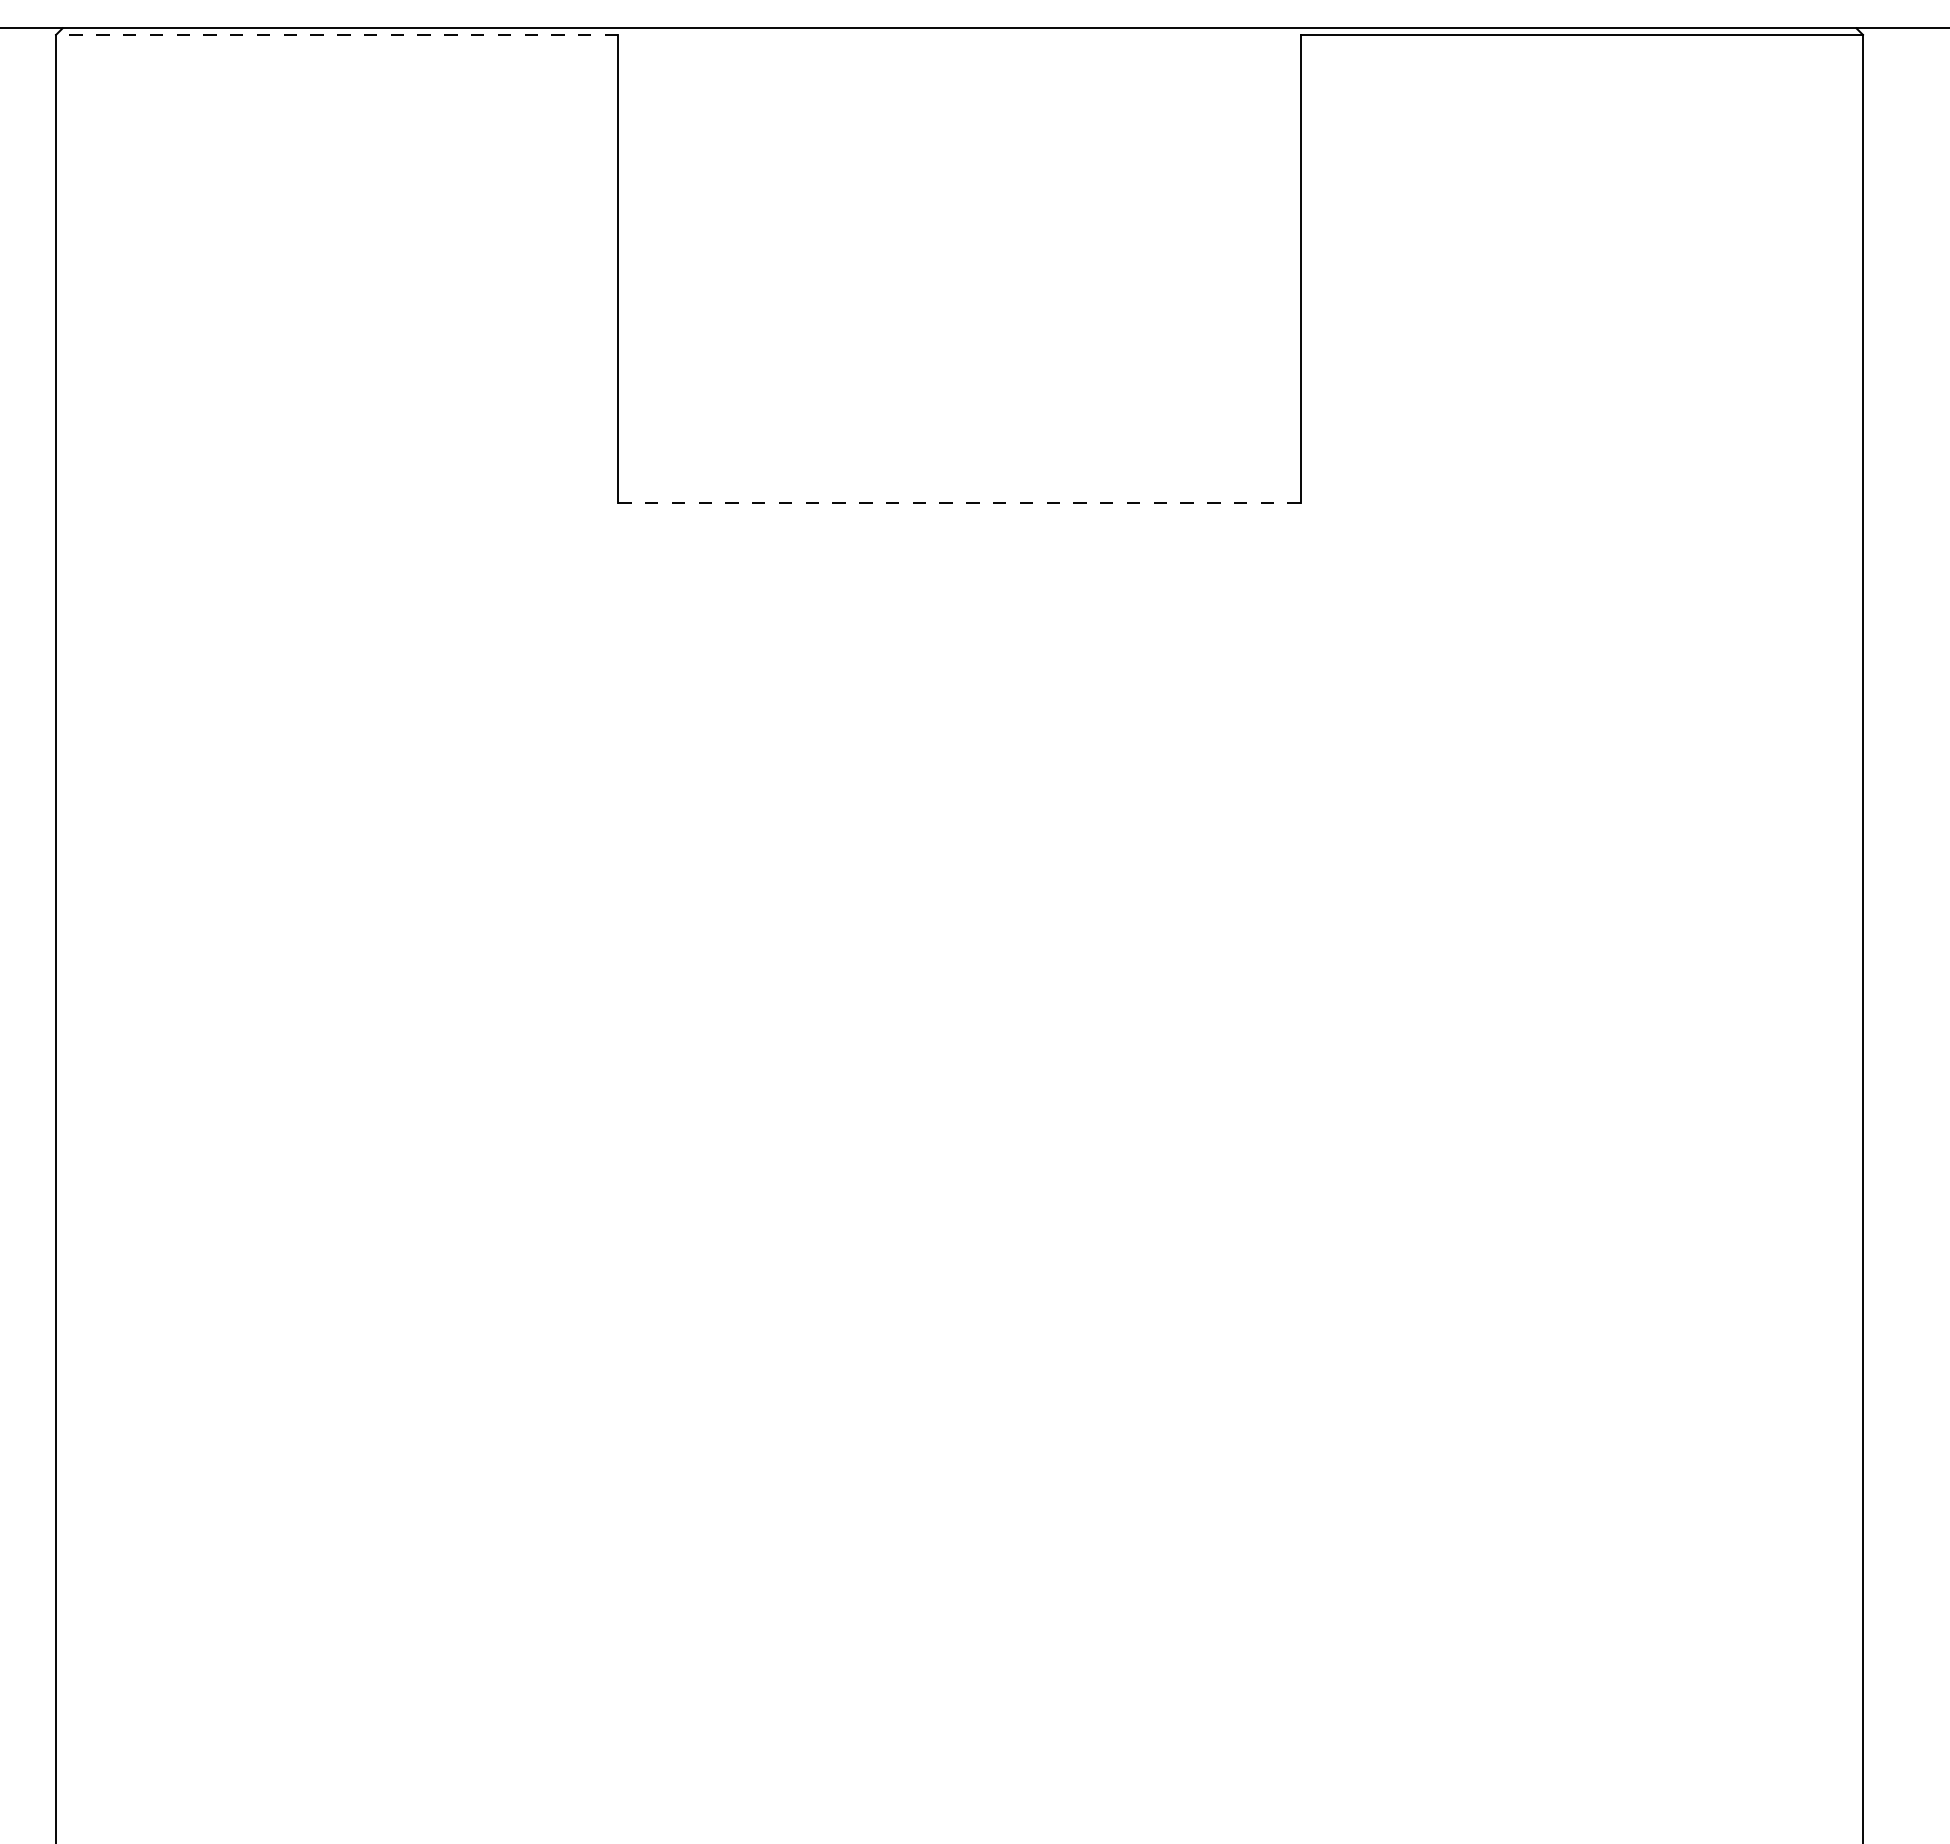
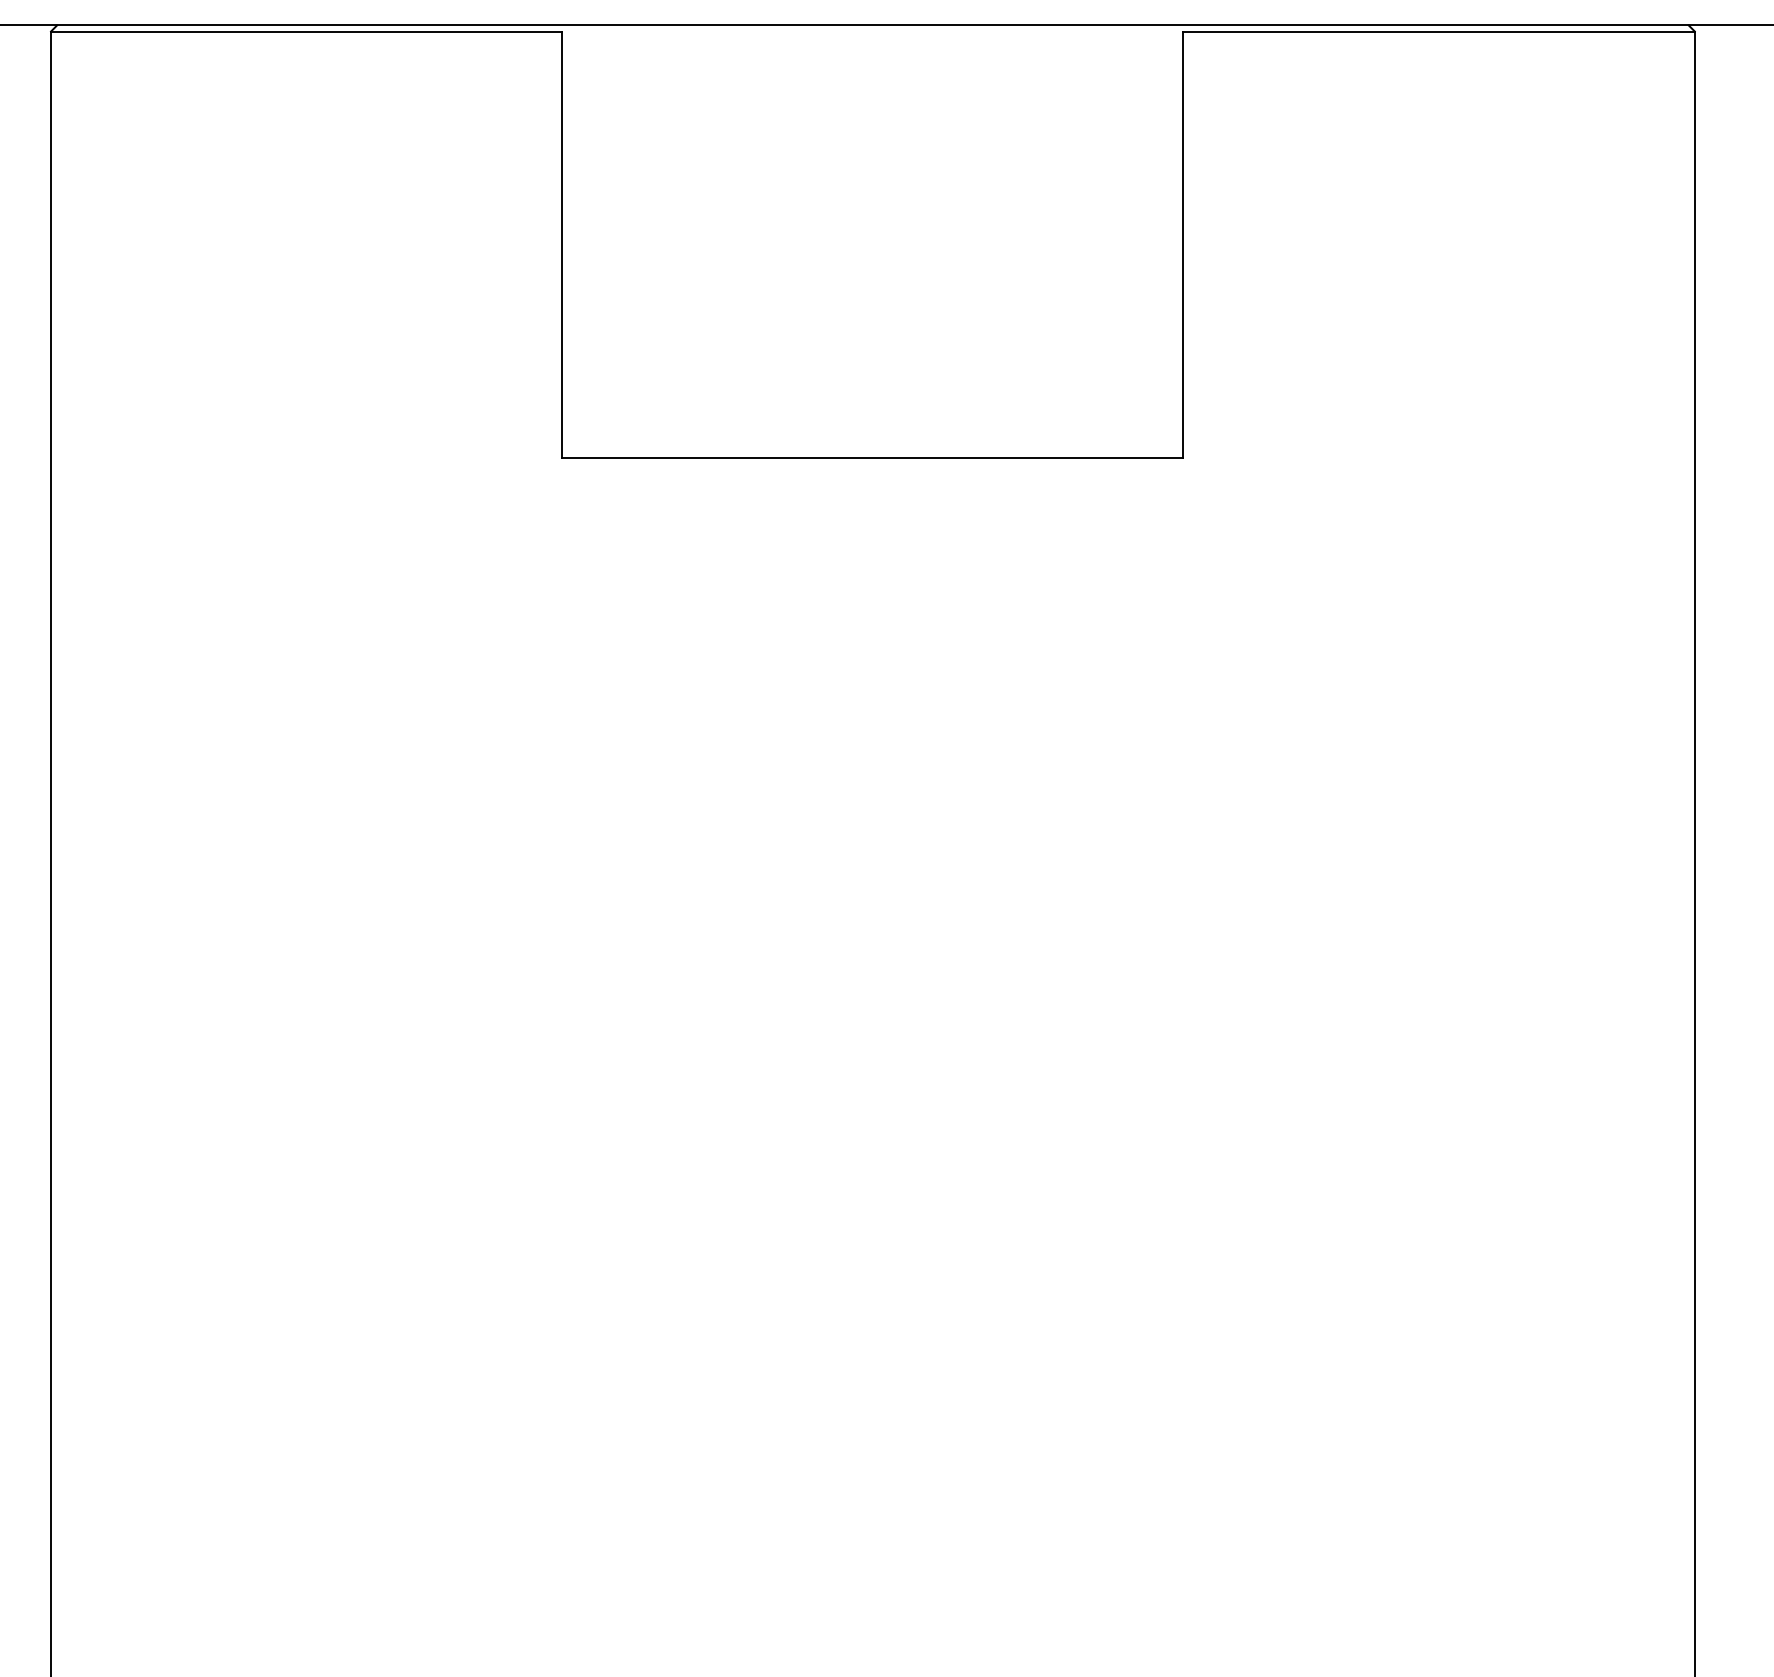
line: (336, 34) -> (306, 31), dashed -> solid
line: (959, 503) -> (872, 457), dashed -> solid

